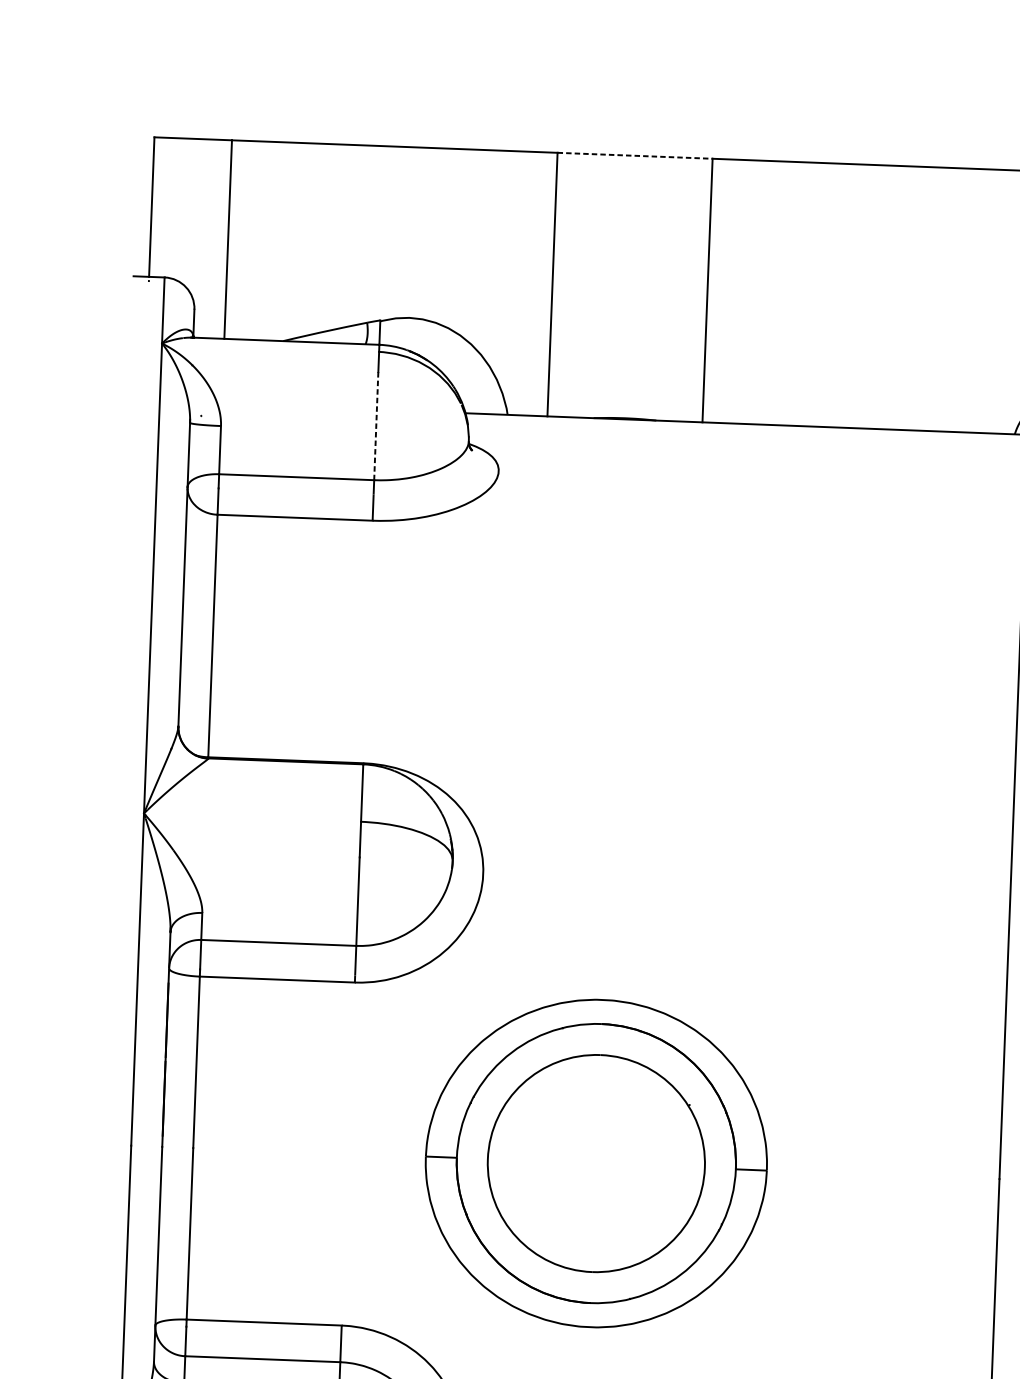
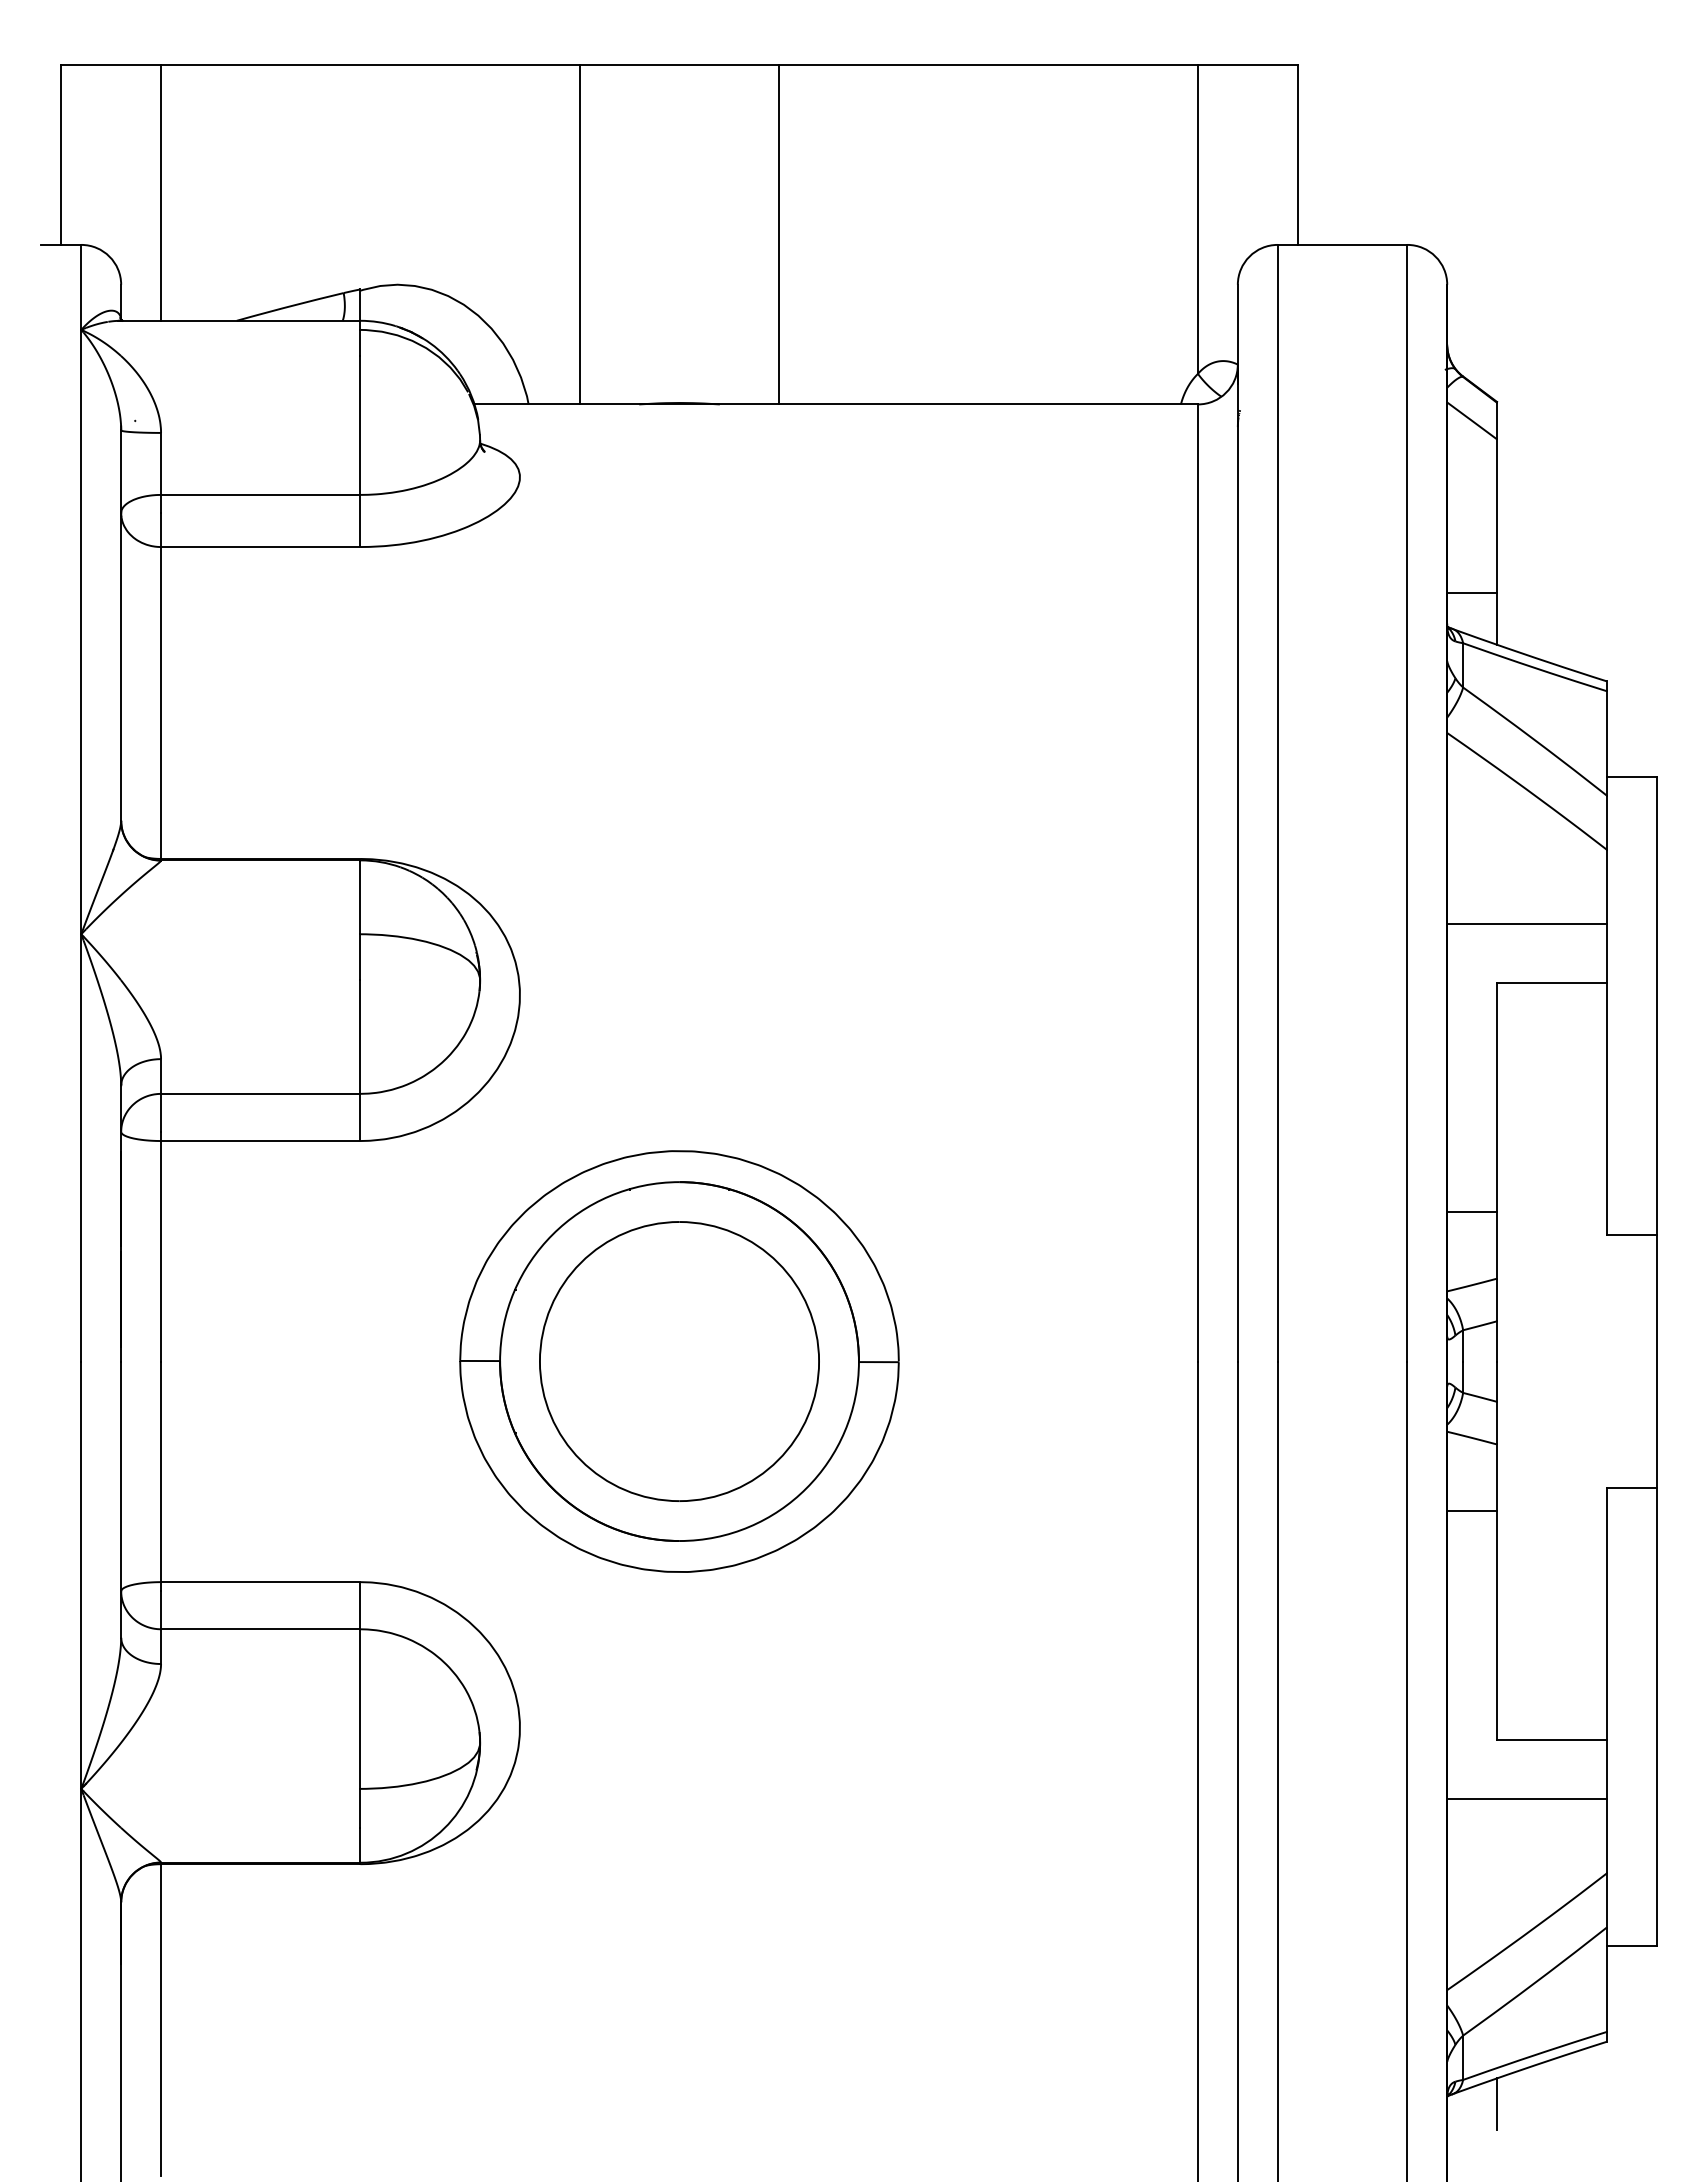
line: (635, 155) -> (679, 65), dashed -> solid
line: (376, 426) -> (360, 425), dashed -> solid

